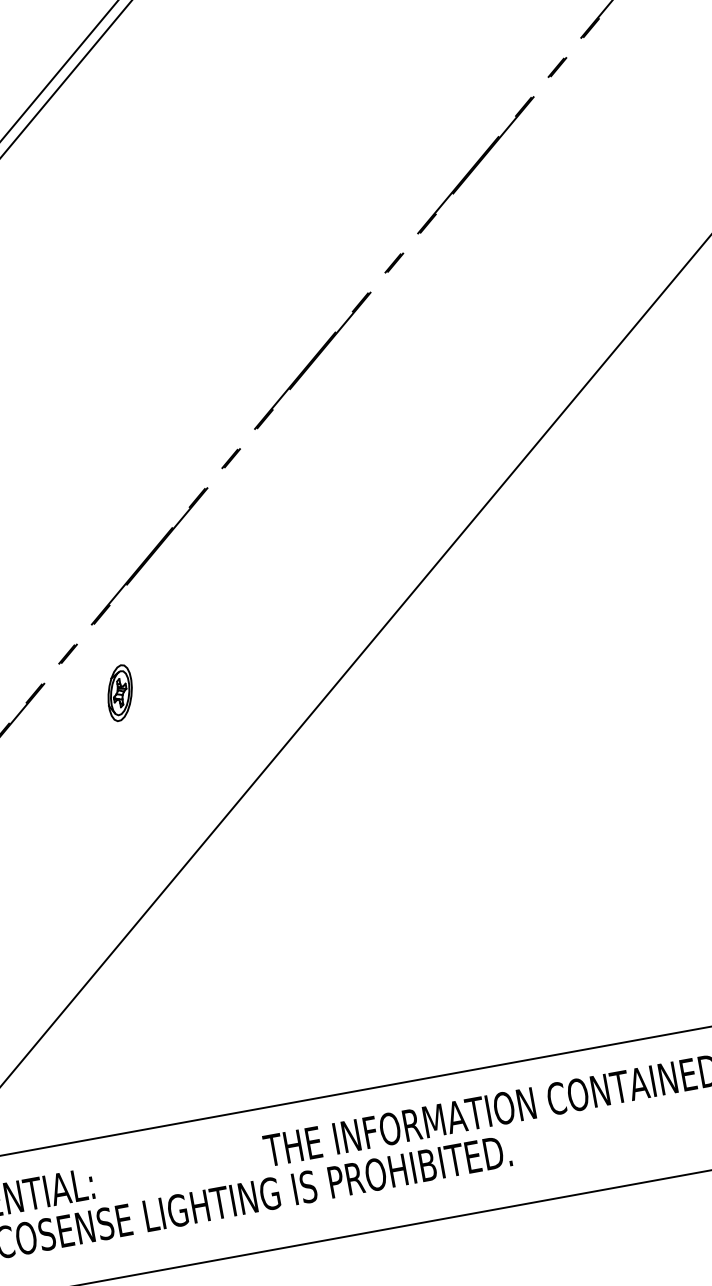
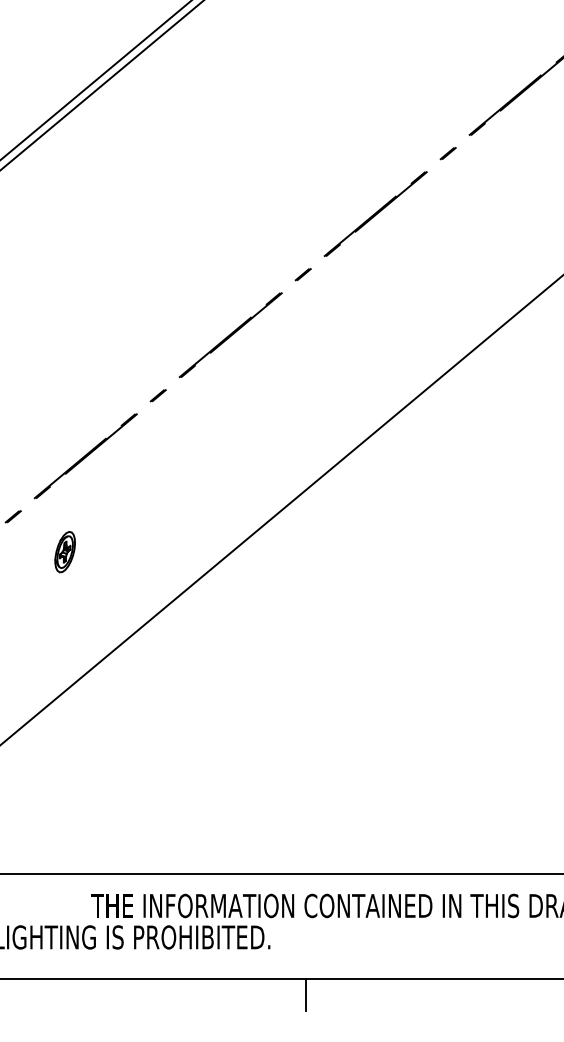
part: (119, 693) -> (64, 552), moved
line: (570, 1217) -> (305, 994), added

